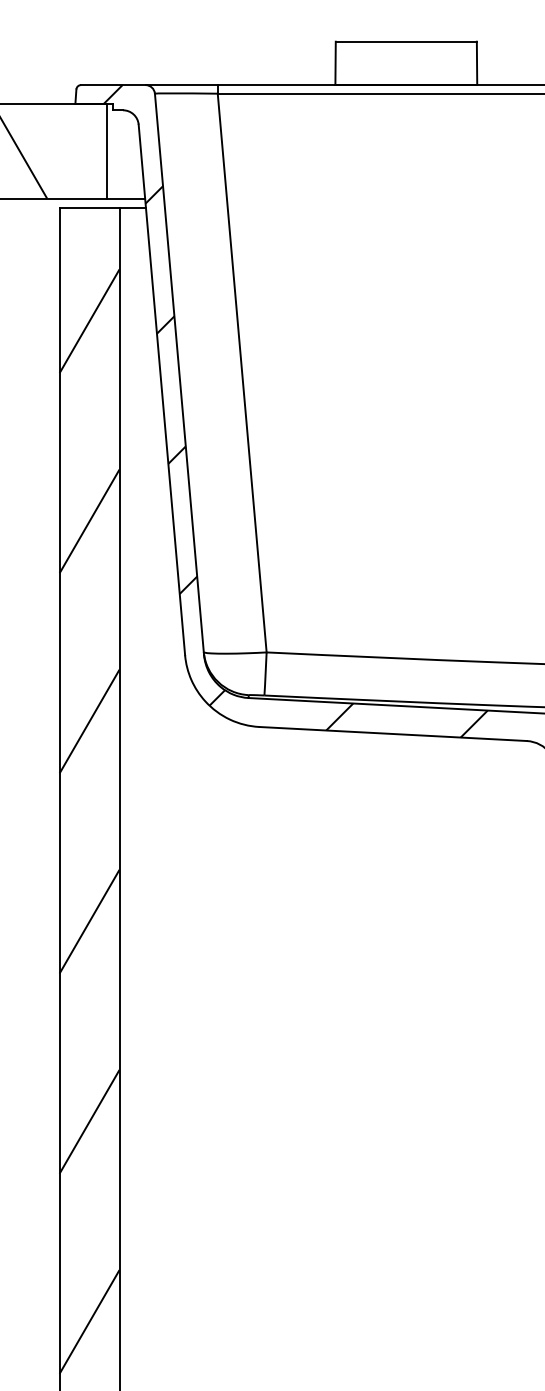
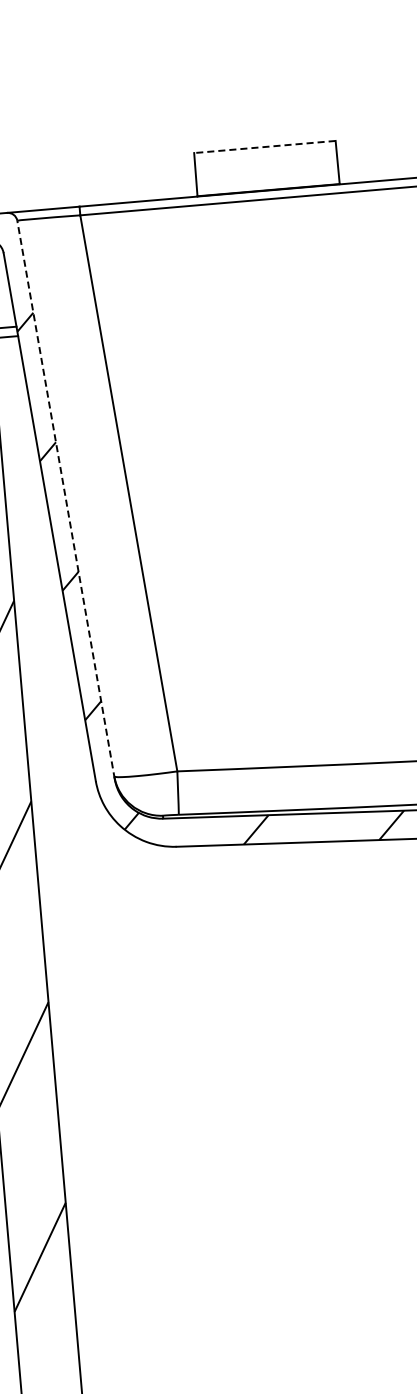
line: (406, 41) -> (265, 146), solid -> dashed
line: (179, 374) -> (66, 500), solid -> dashed

